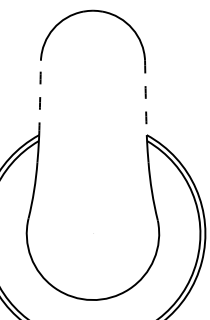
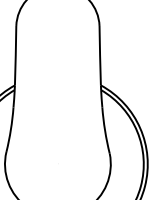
arc: (40, 97) -> (15, 55), dashed -> solid
arc: (145, 97) -> (99, 55), dashed -> solid

